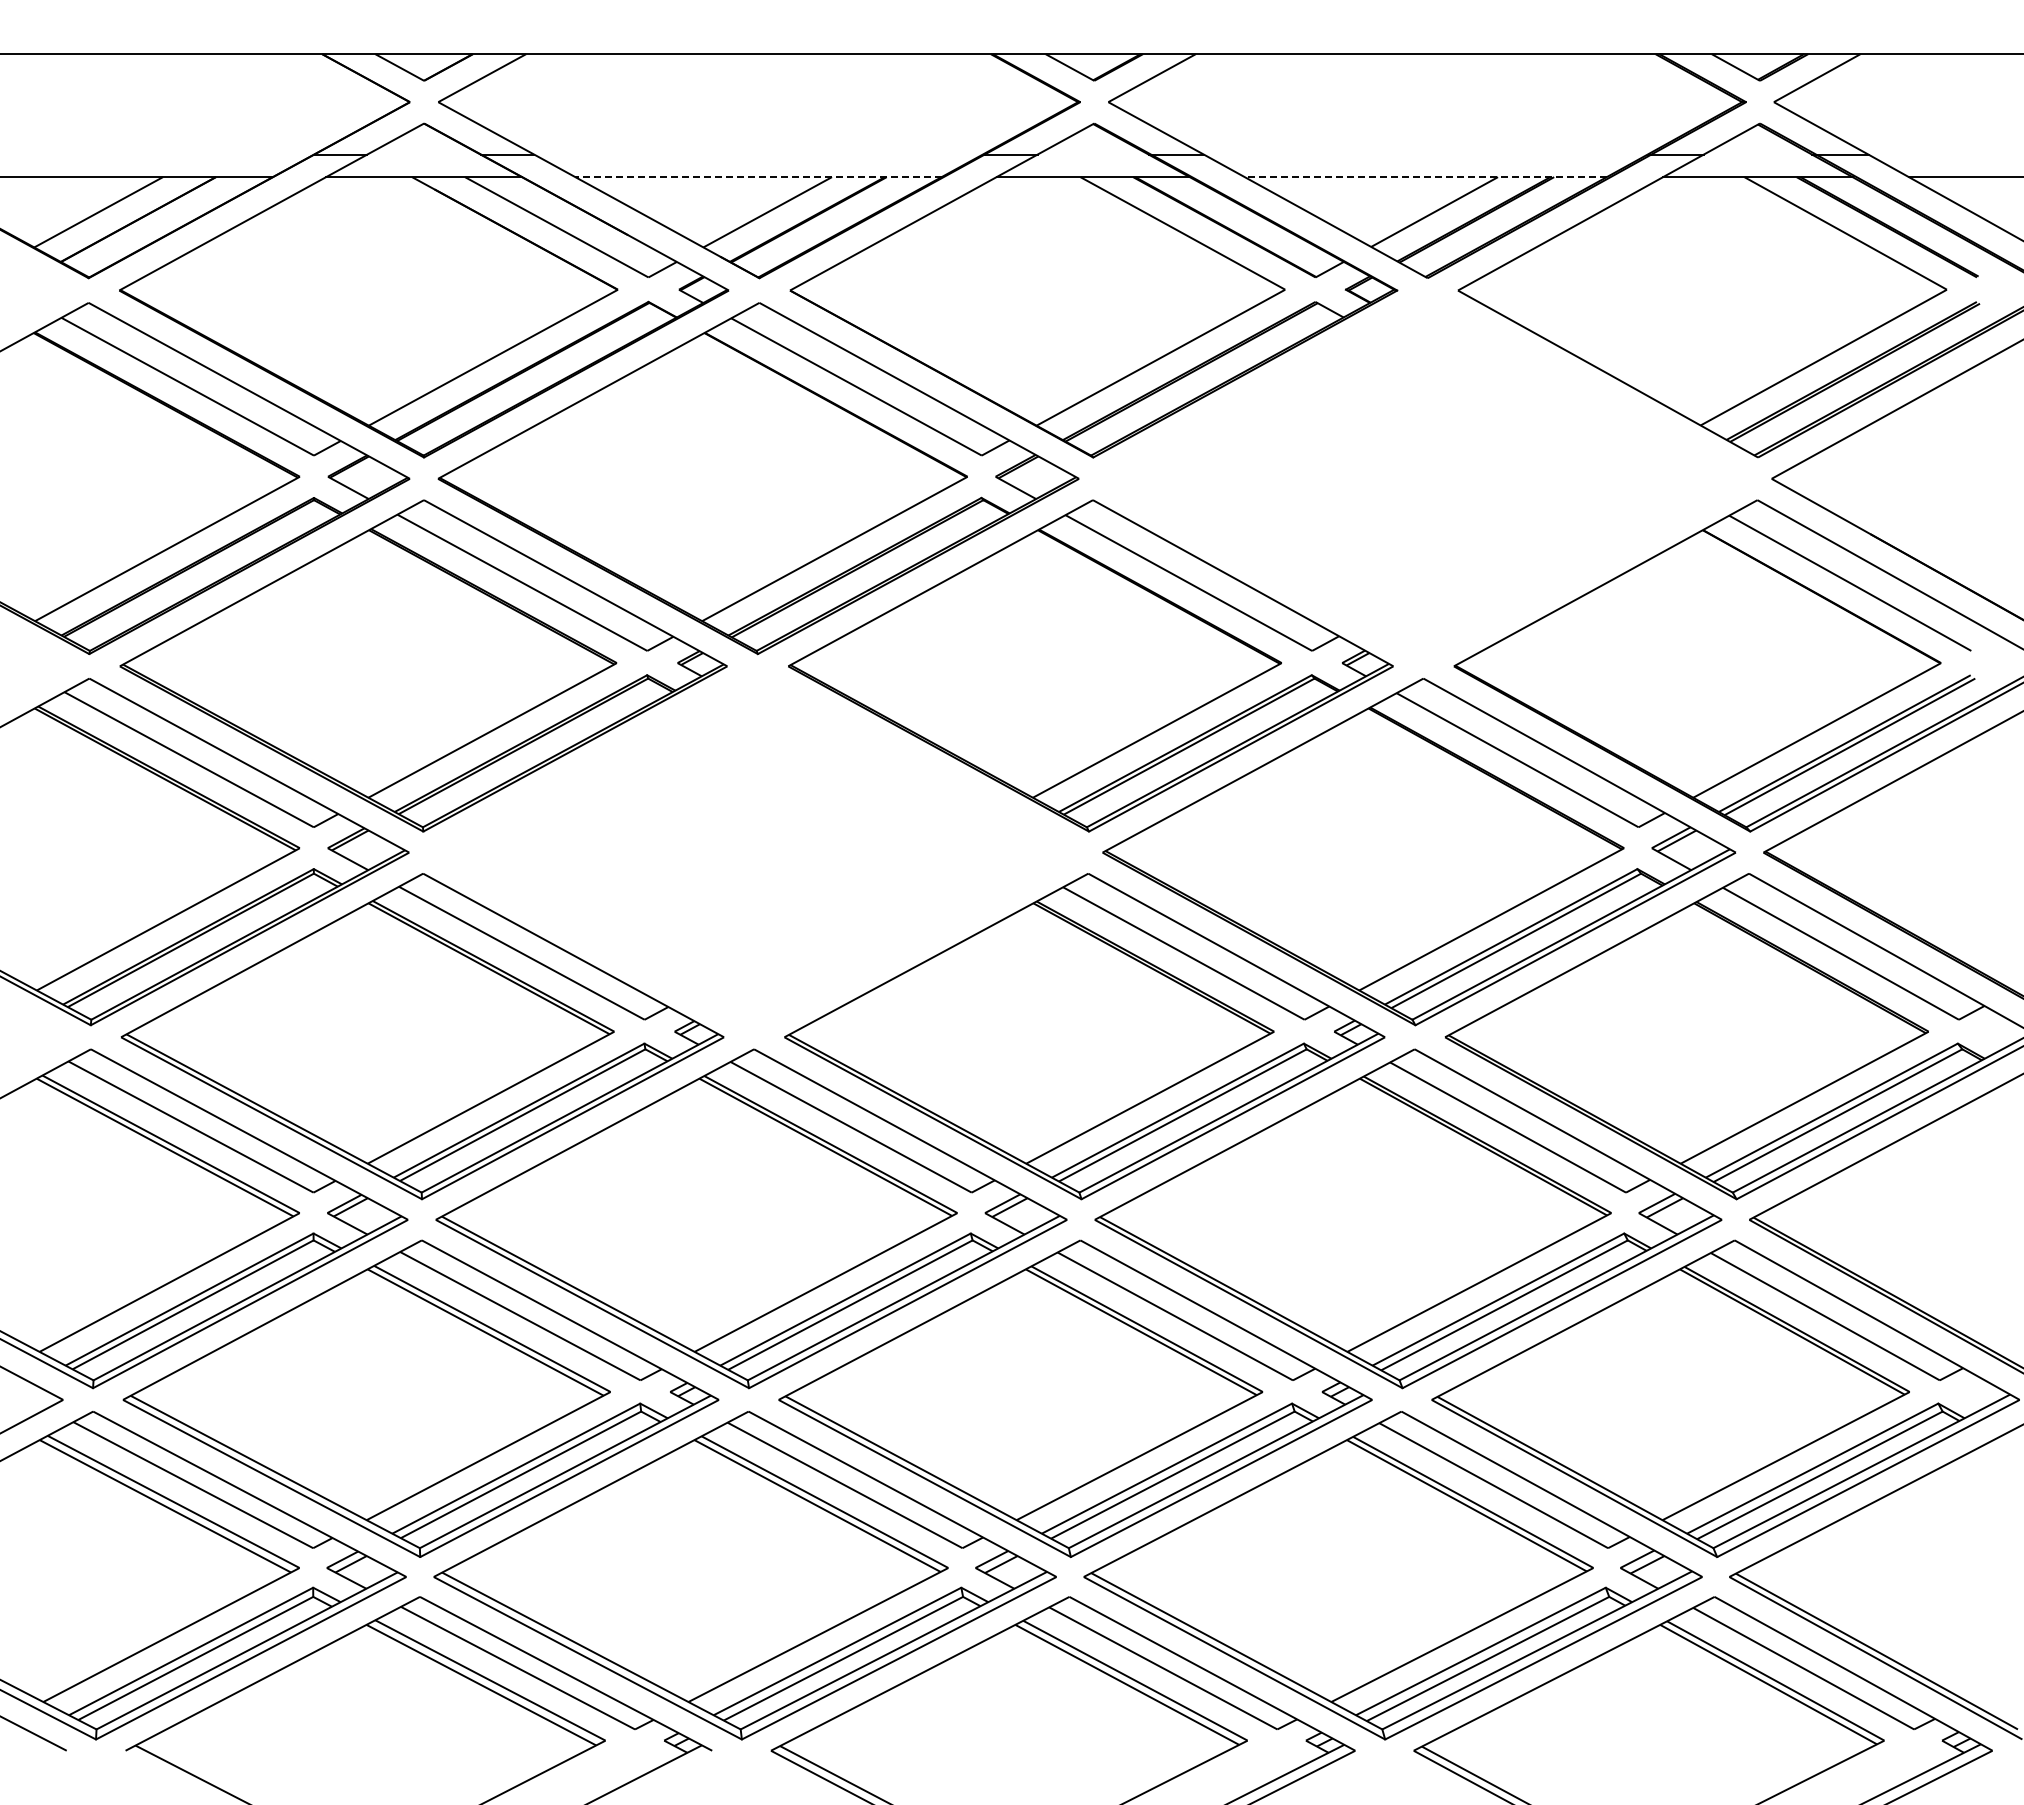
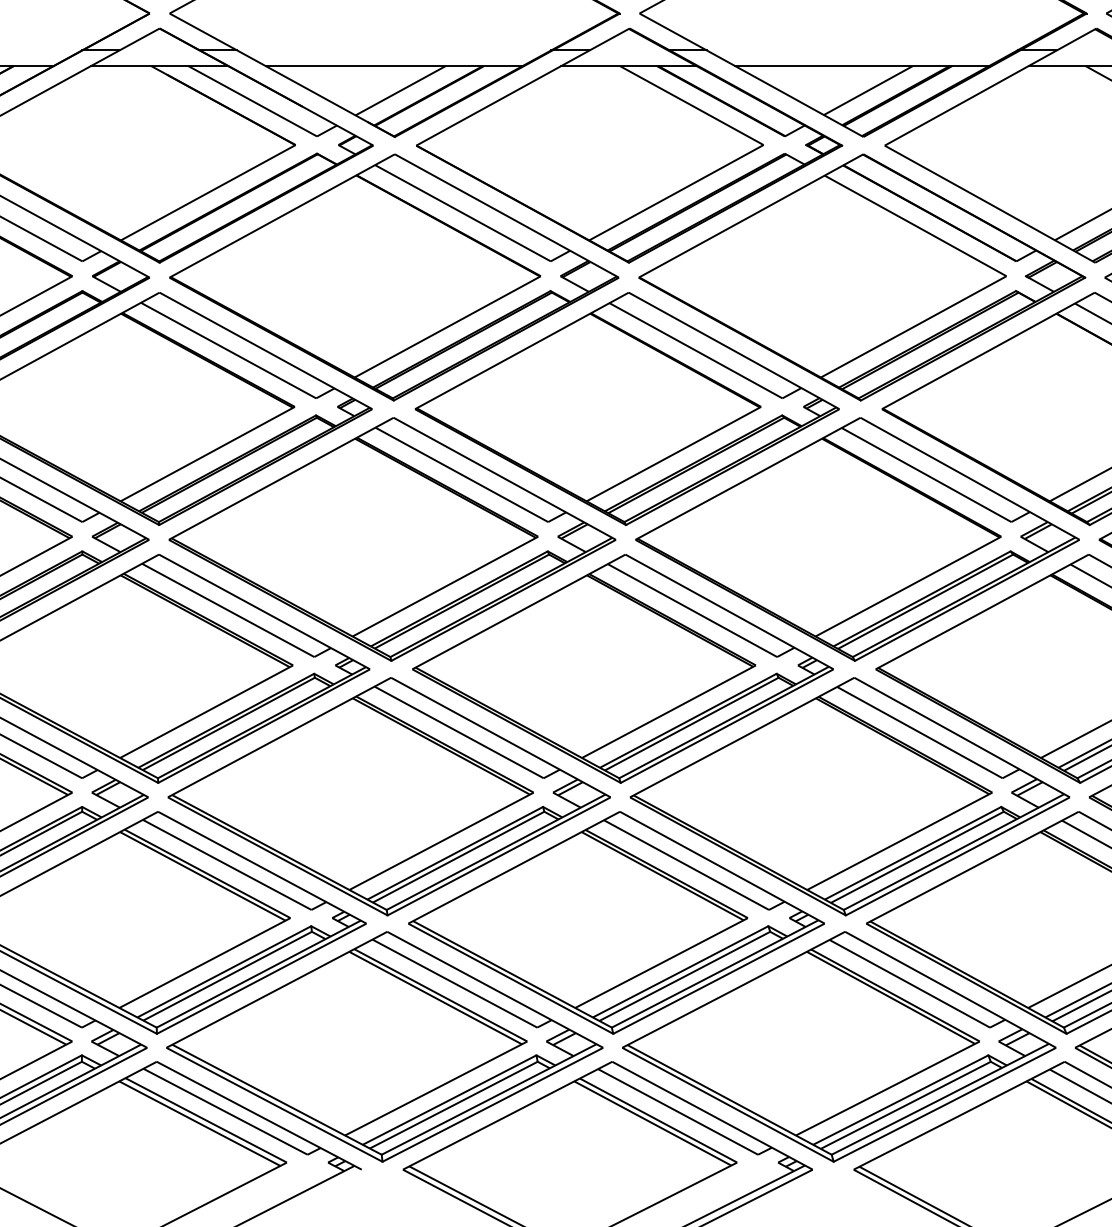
line: (757, 177) -> (393, 66), dashed -> solid
line: (1425, 177) -> (861, 66), dashed -> solid
part: (1425, 478) -> (861, 277), added
part: (755, 852) -> (392, 539), added

